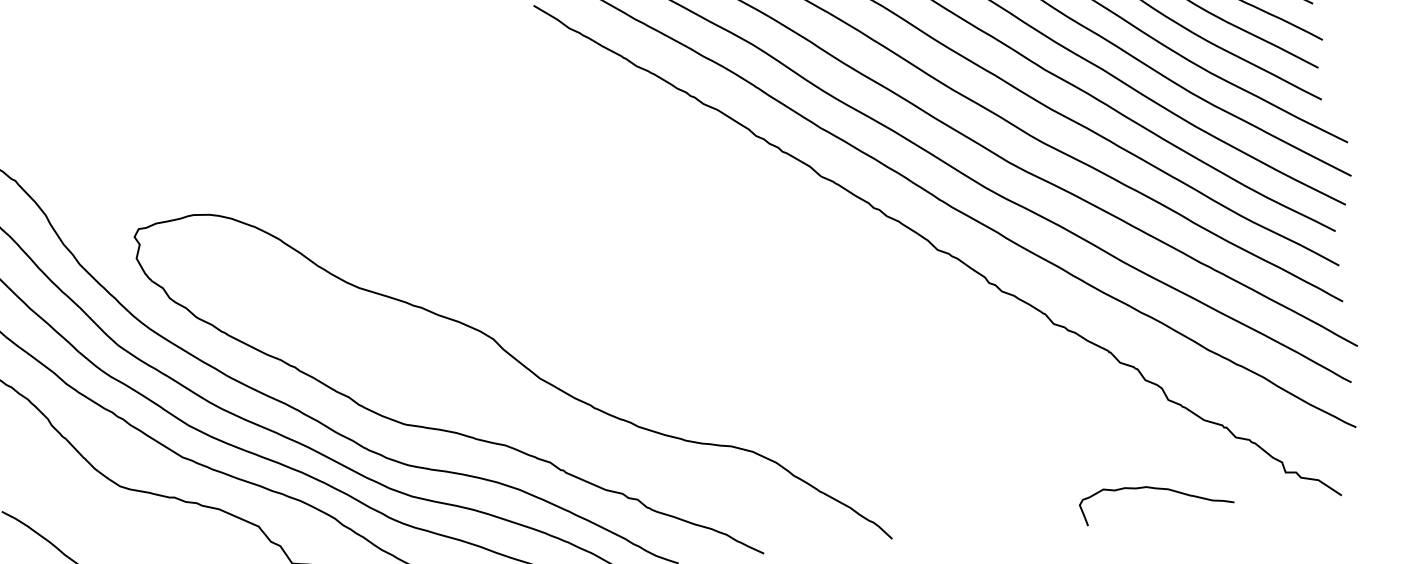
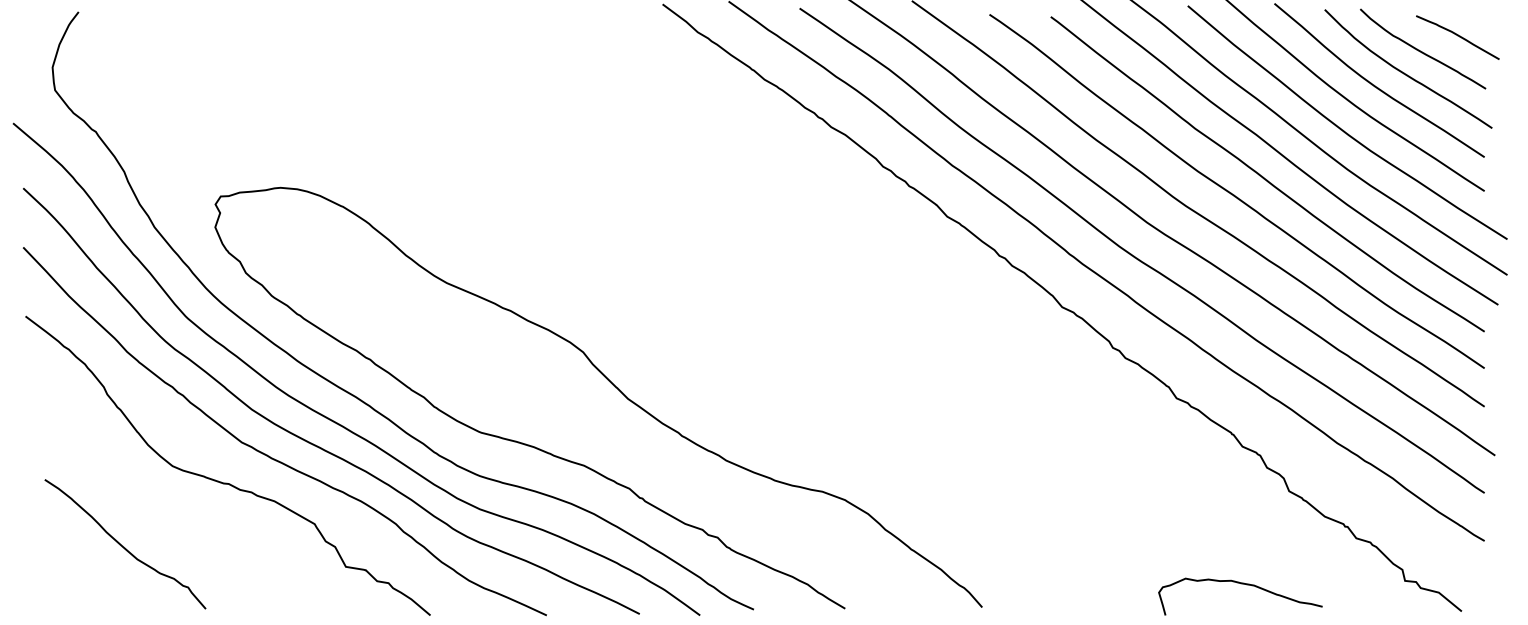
curve: (1156, 489) -> (1241, 584), moved

